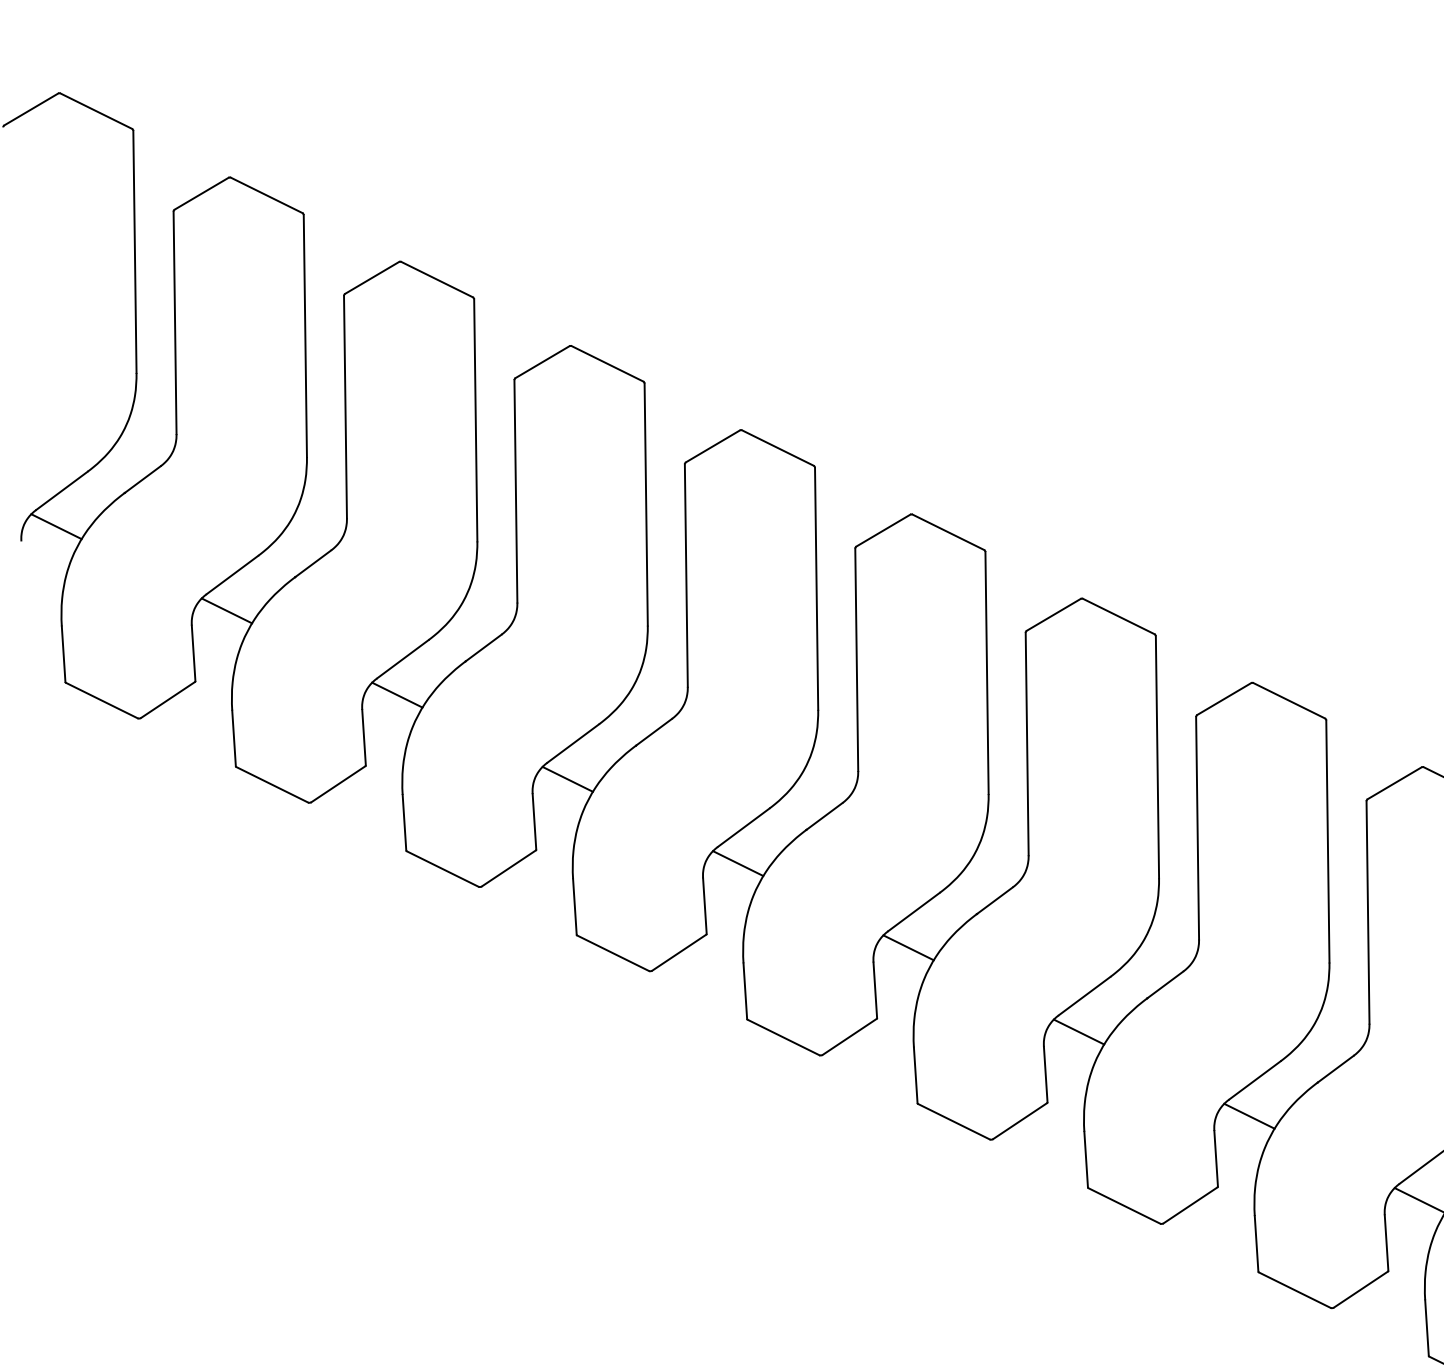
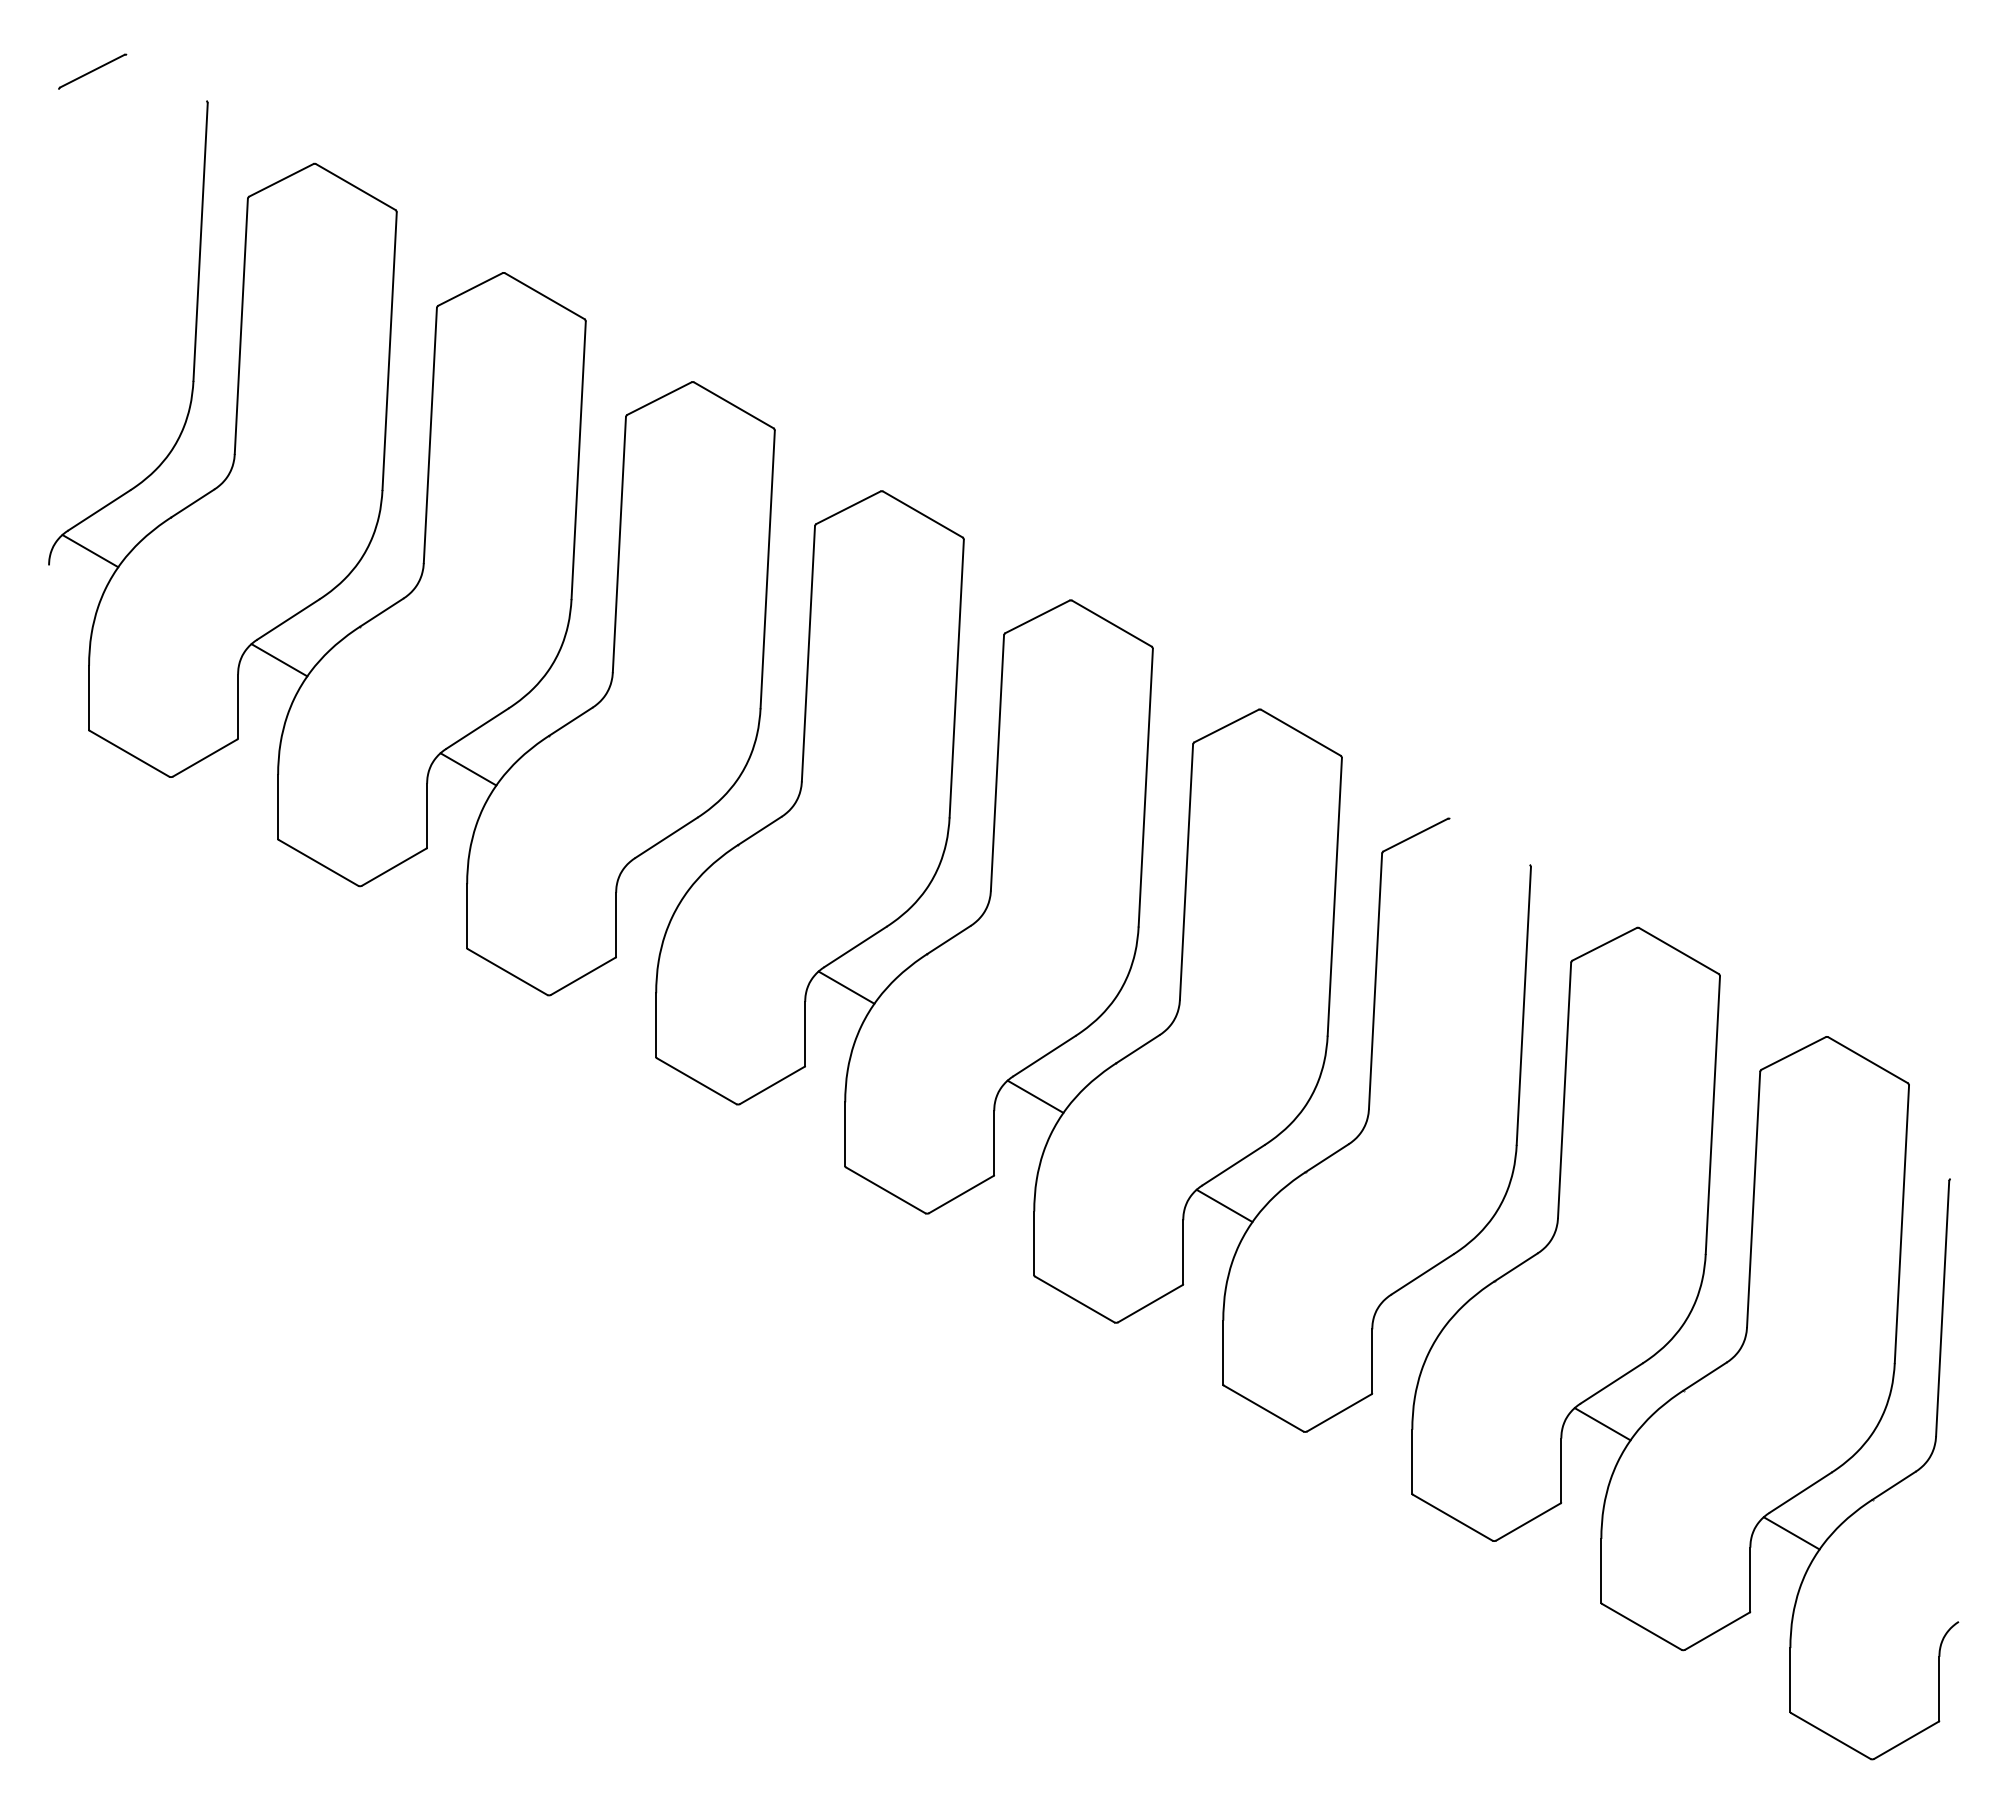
line: (96, 110) -> (166, 77), removed
line: (1288, 700) -> (1489, 841), removed
line: (567, 779) -> (657, 878), removed
line: (1249, 1115) -> (1413, 1314), removed

